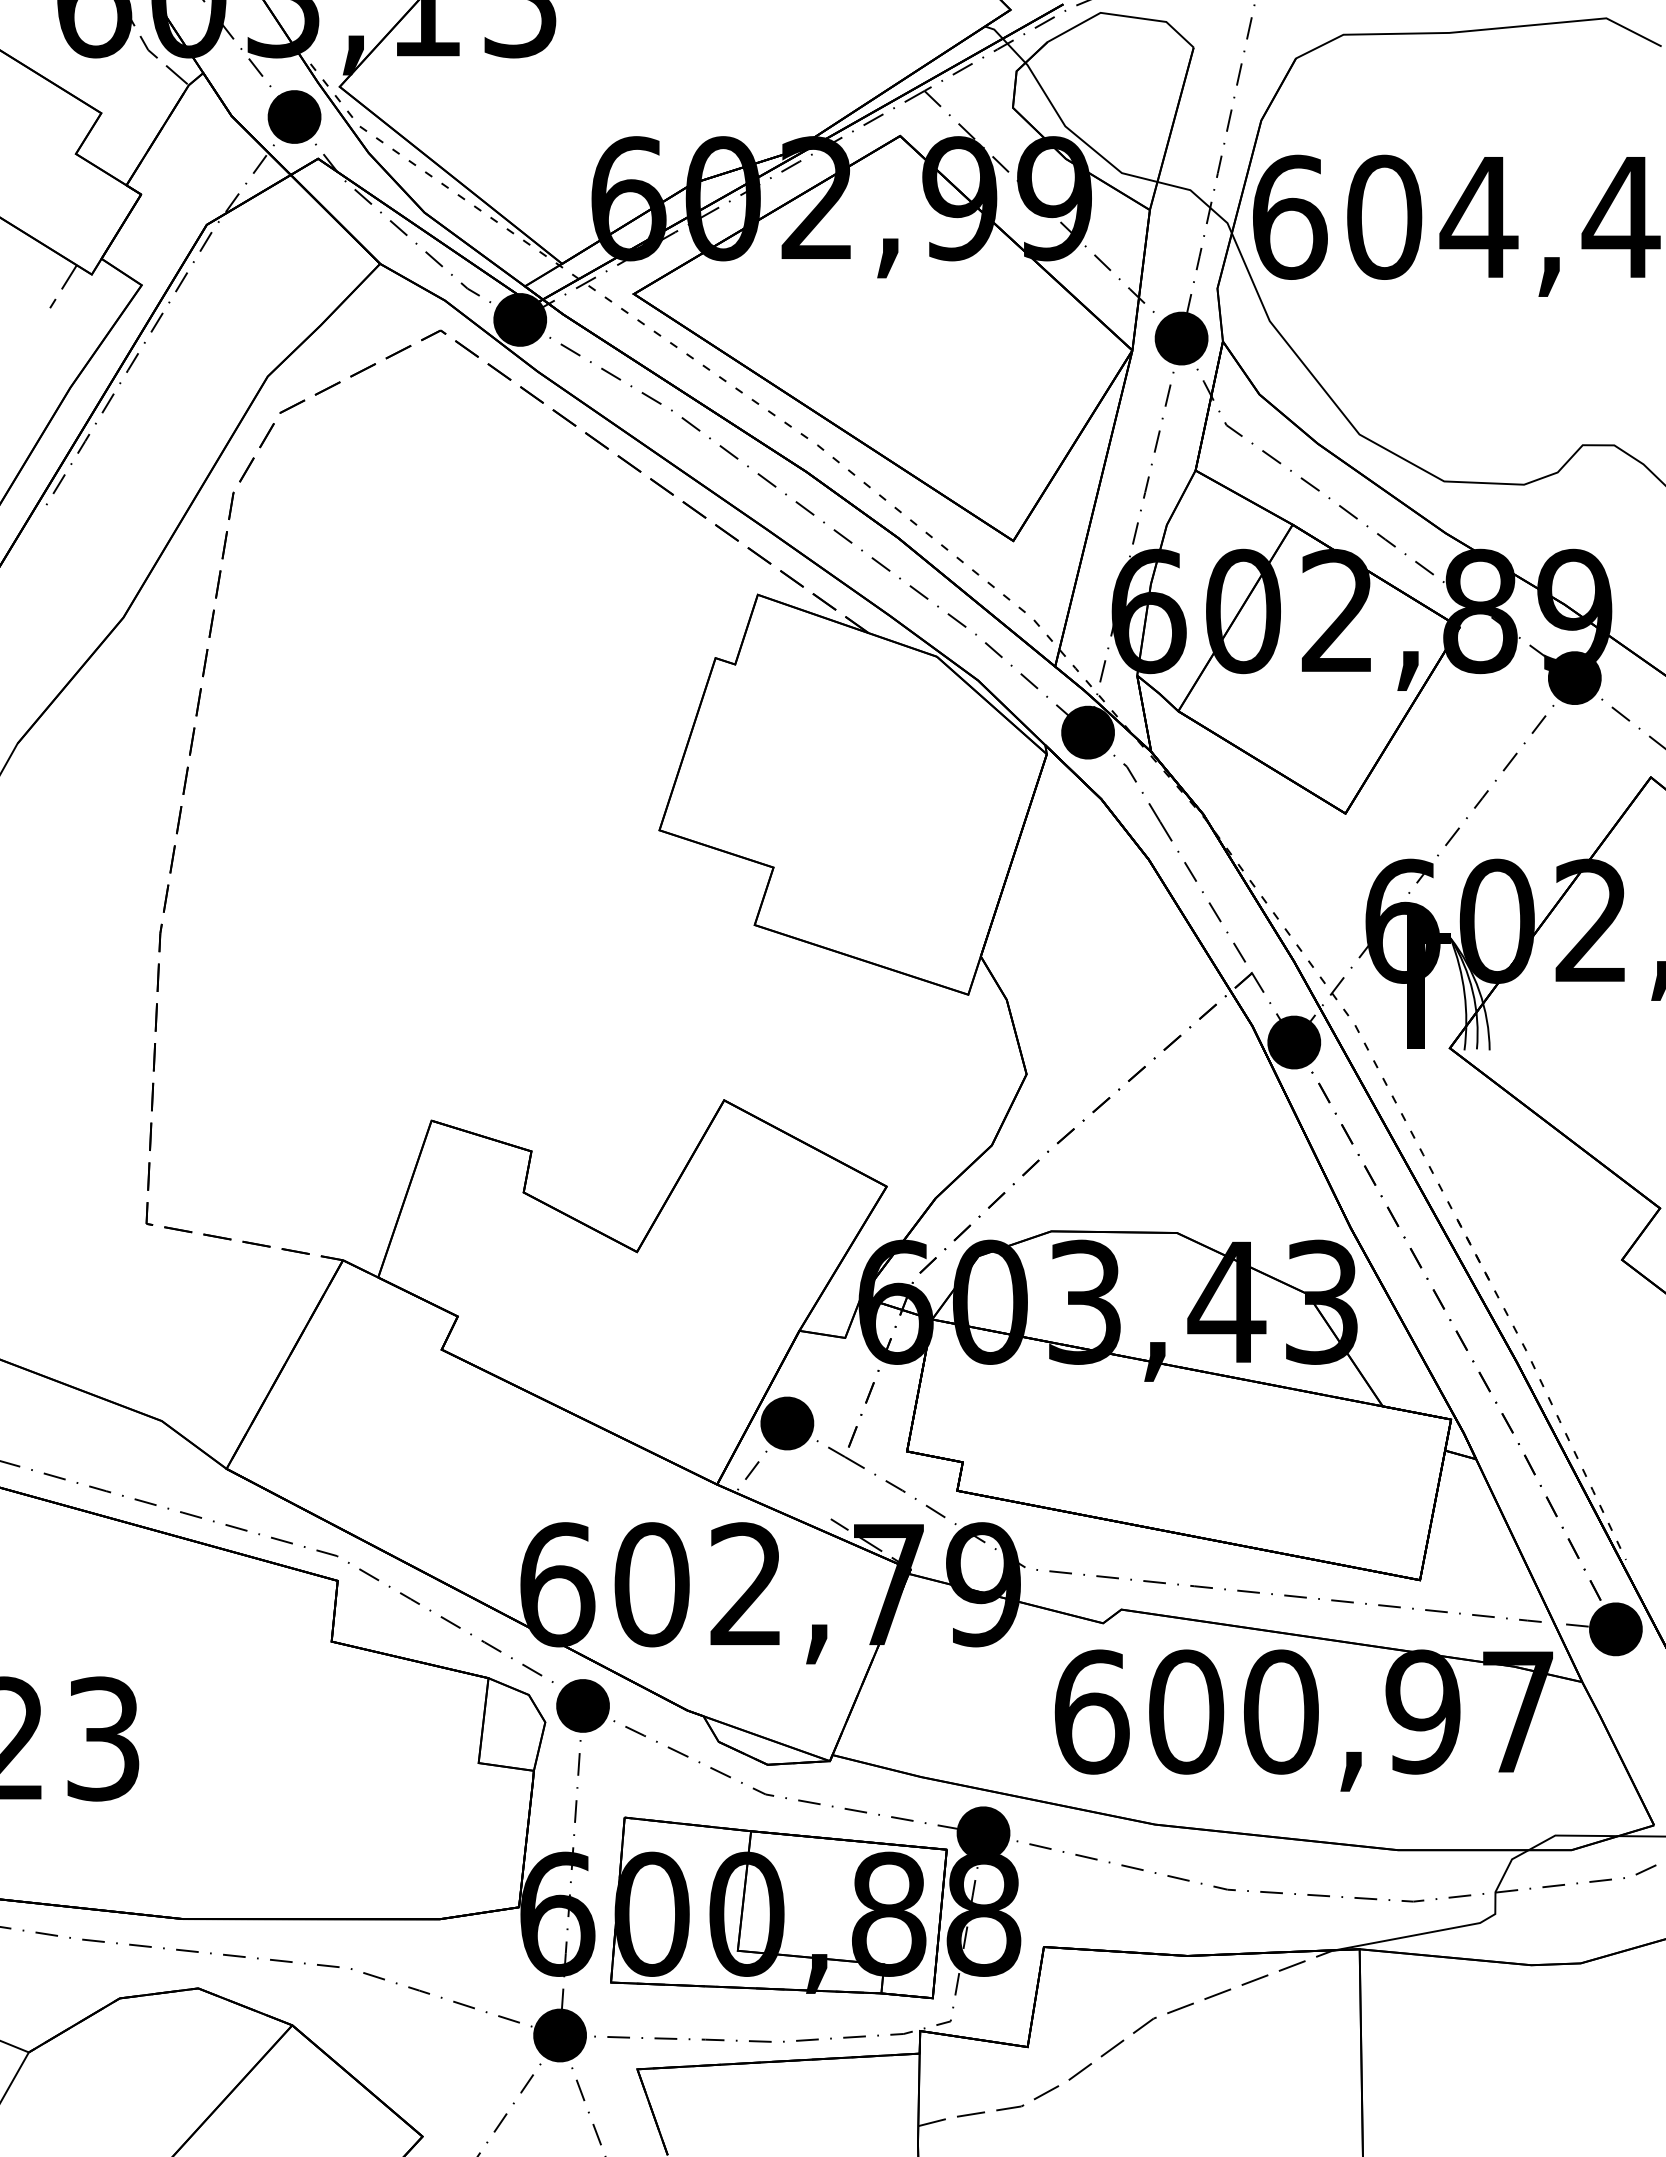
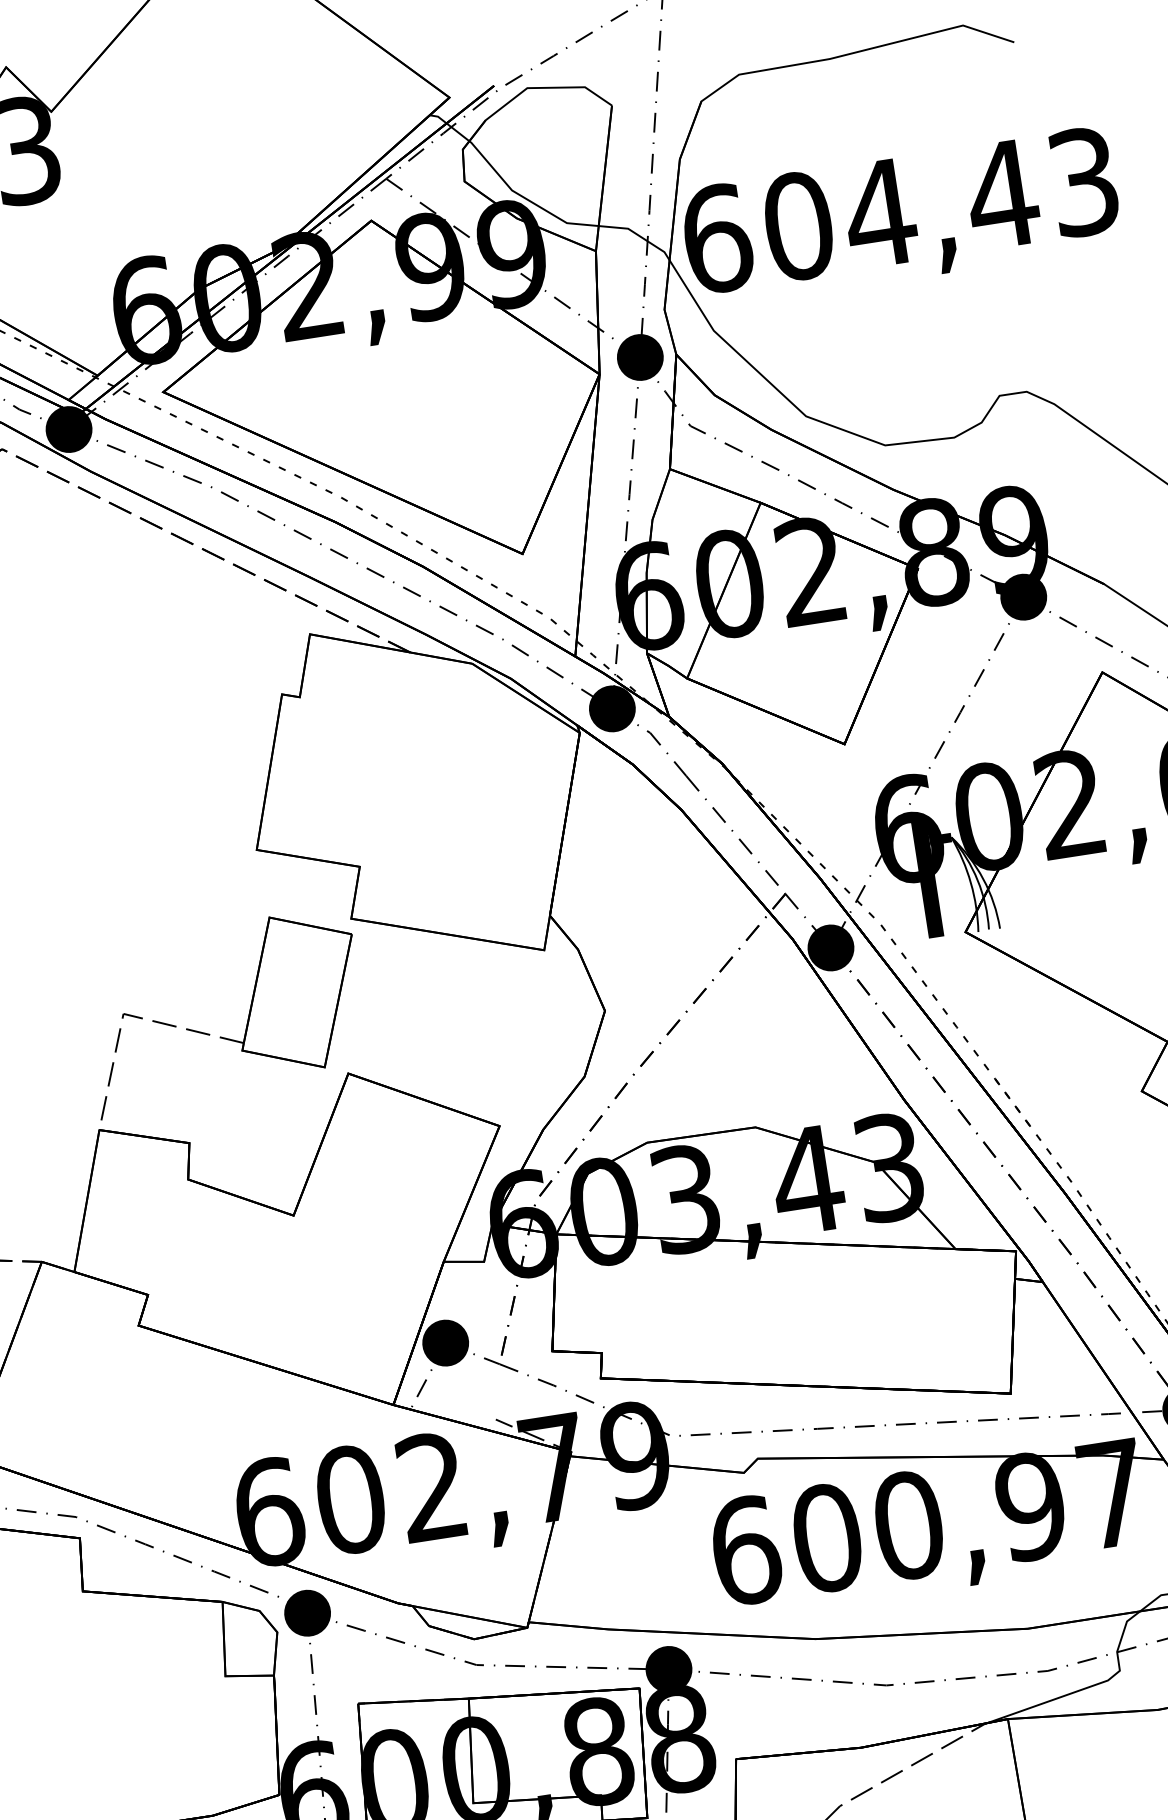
part: (585, 1035) -> (220, 1036), added

